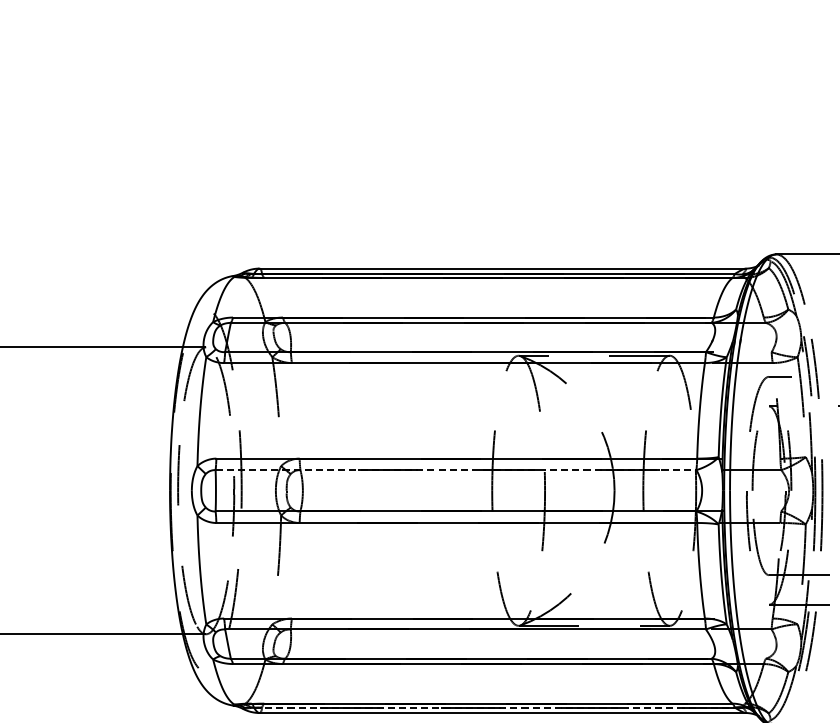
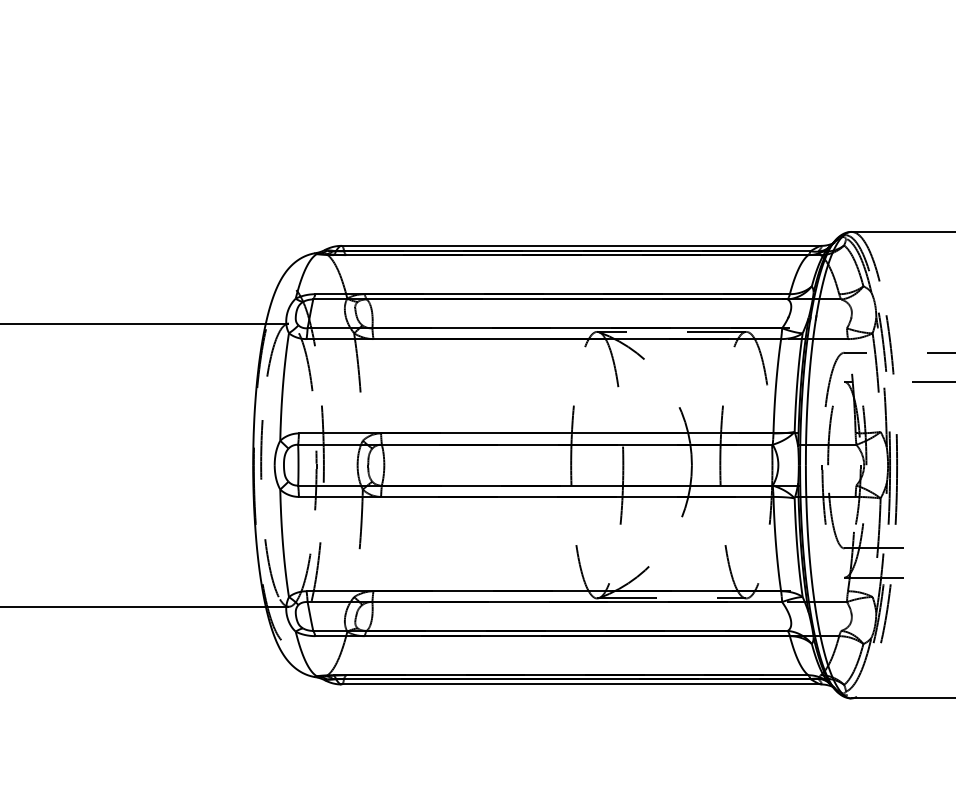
line: (456, 469) -> (535, 444), dashed -> solid
line: (494, 707) -> (573, 679), dashed -> solid

